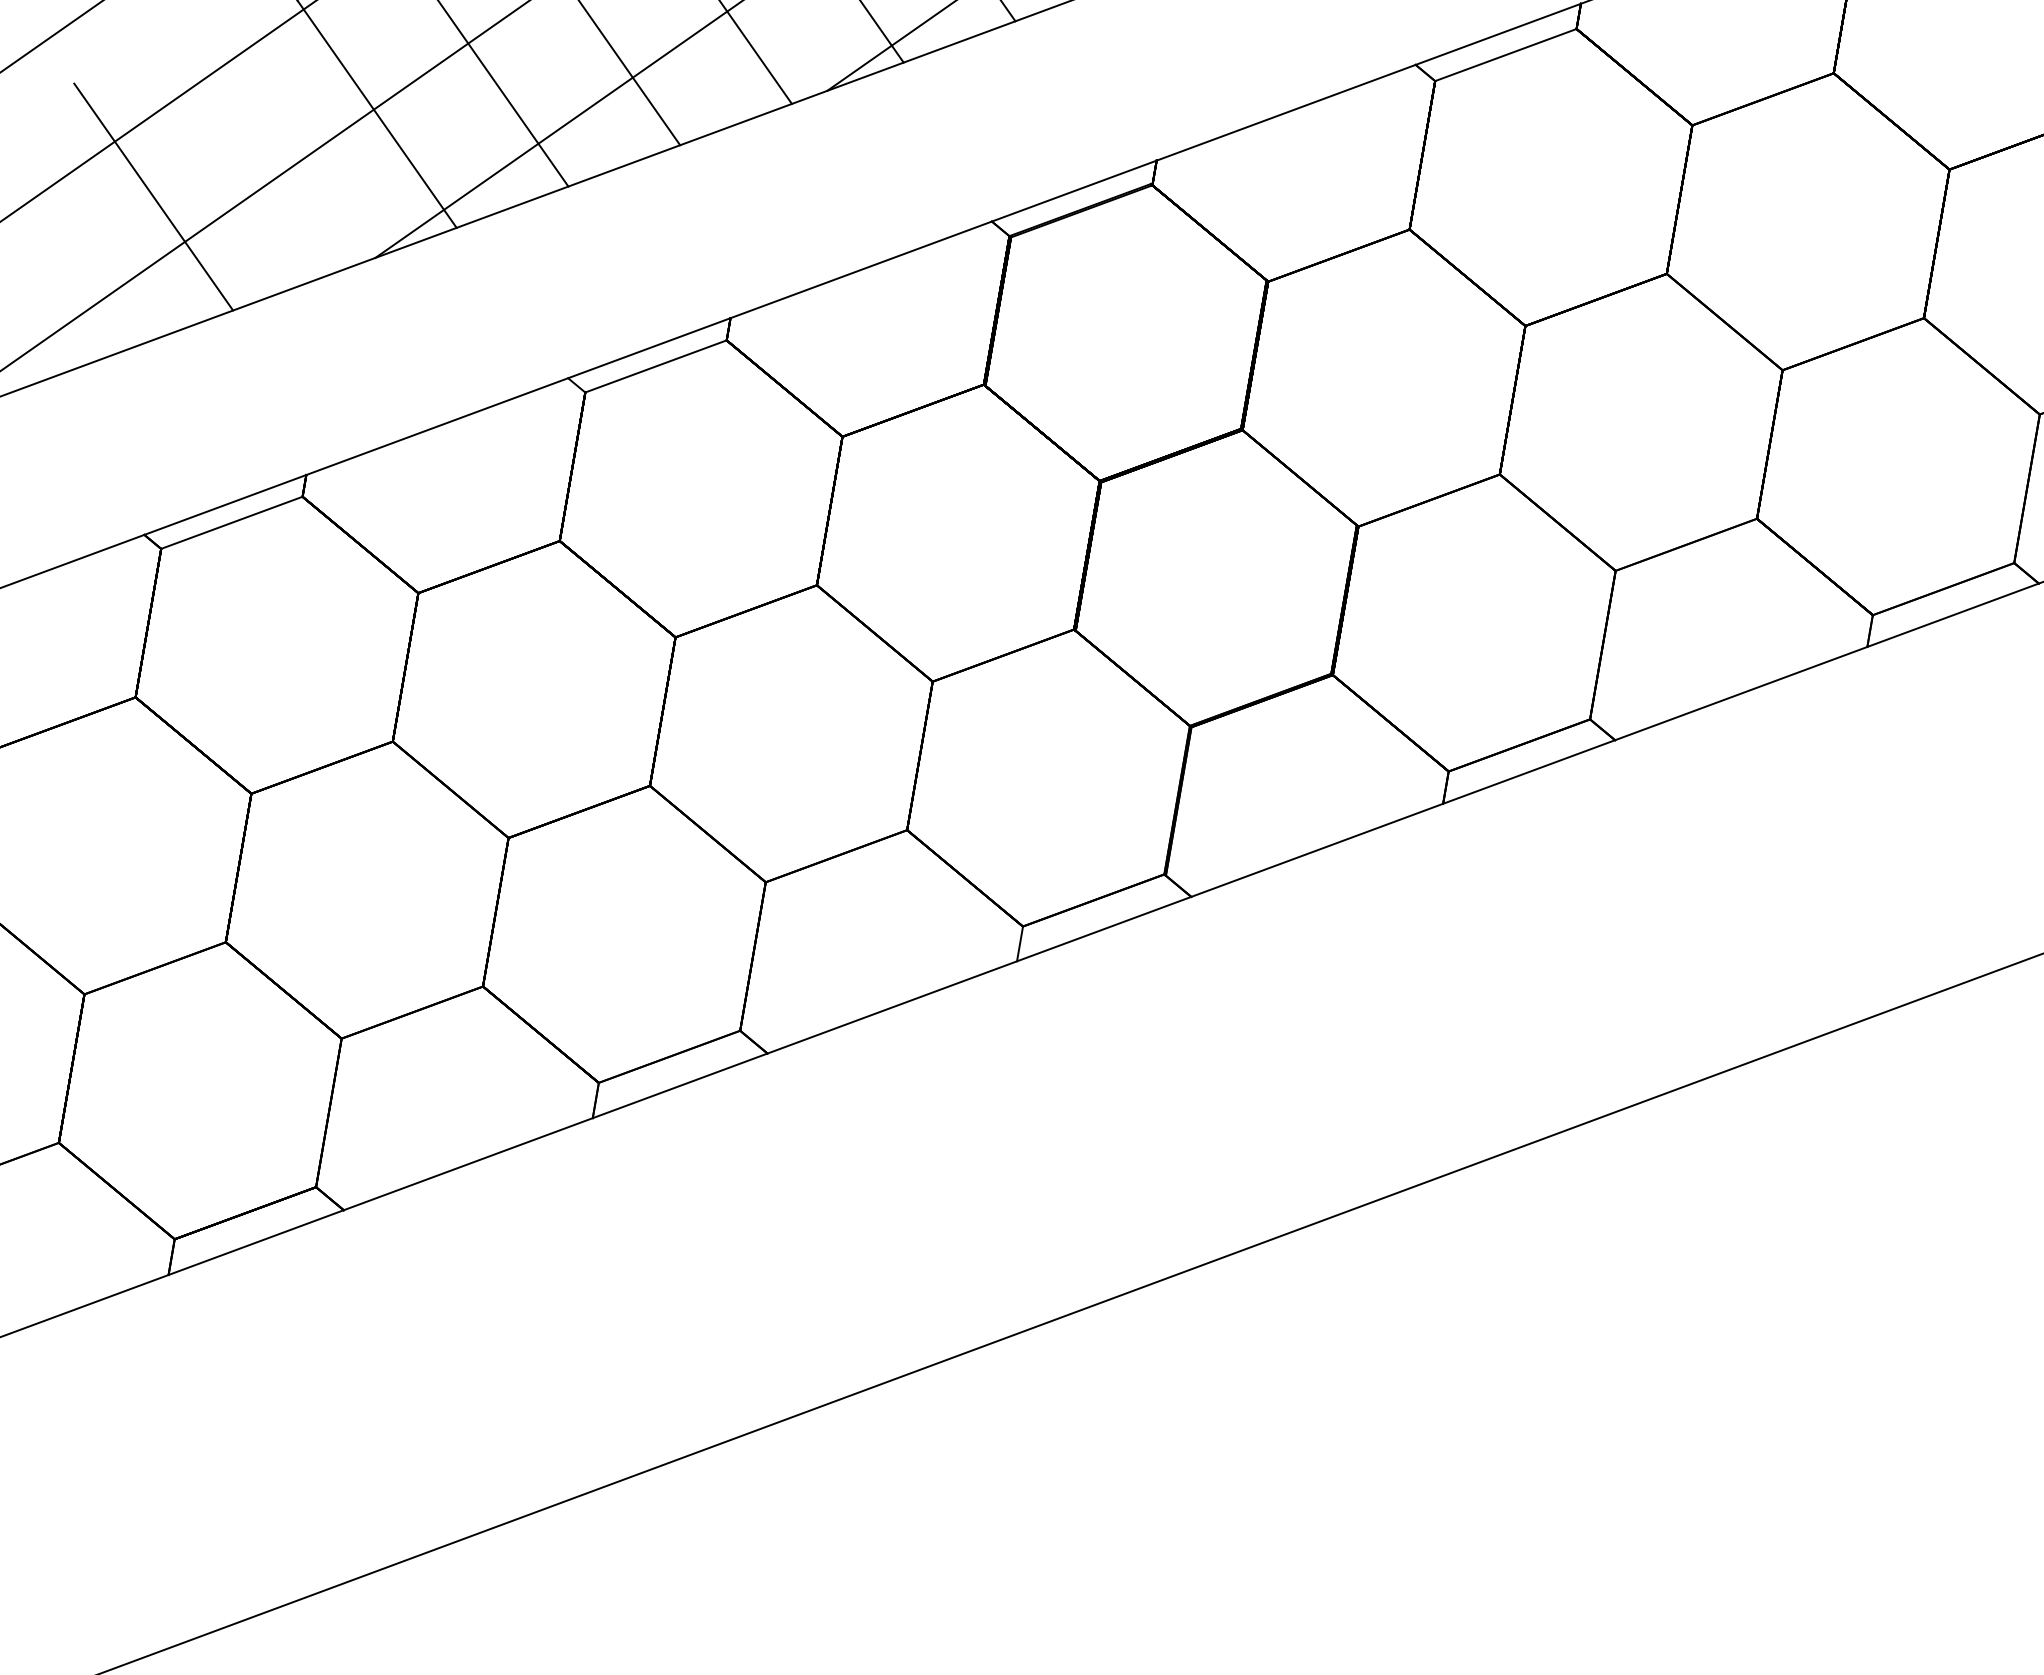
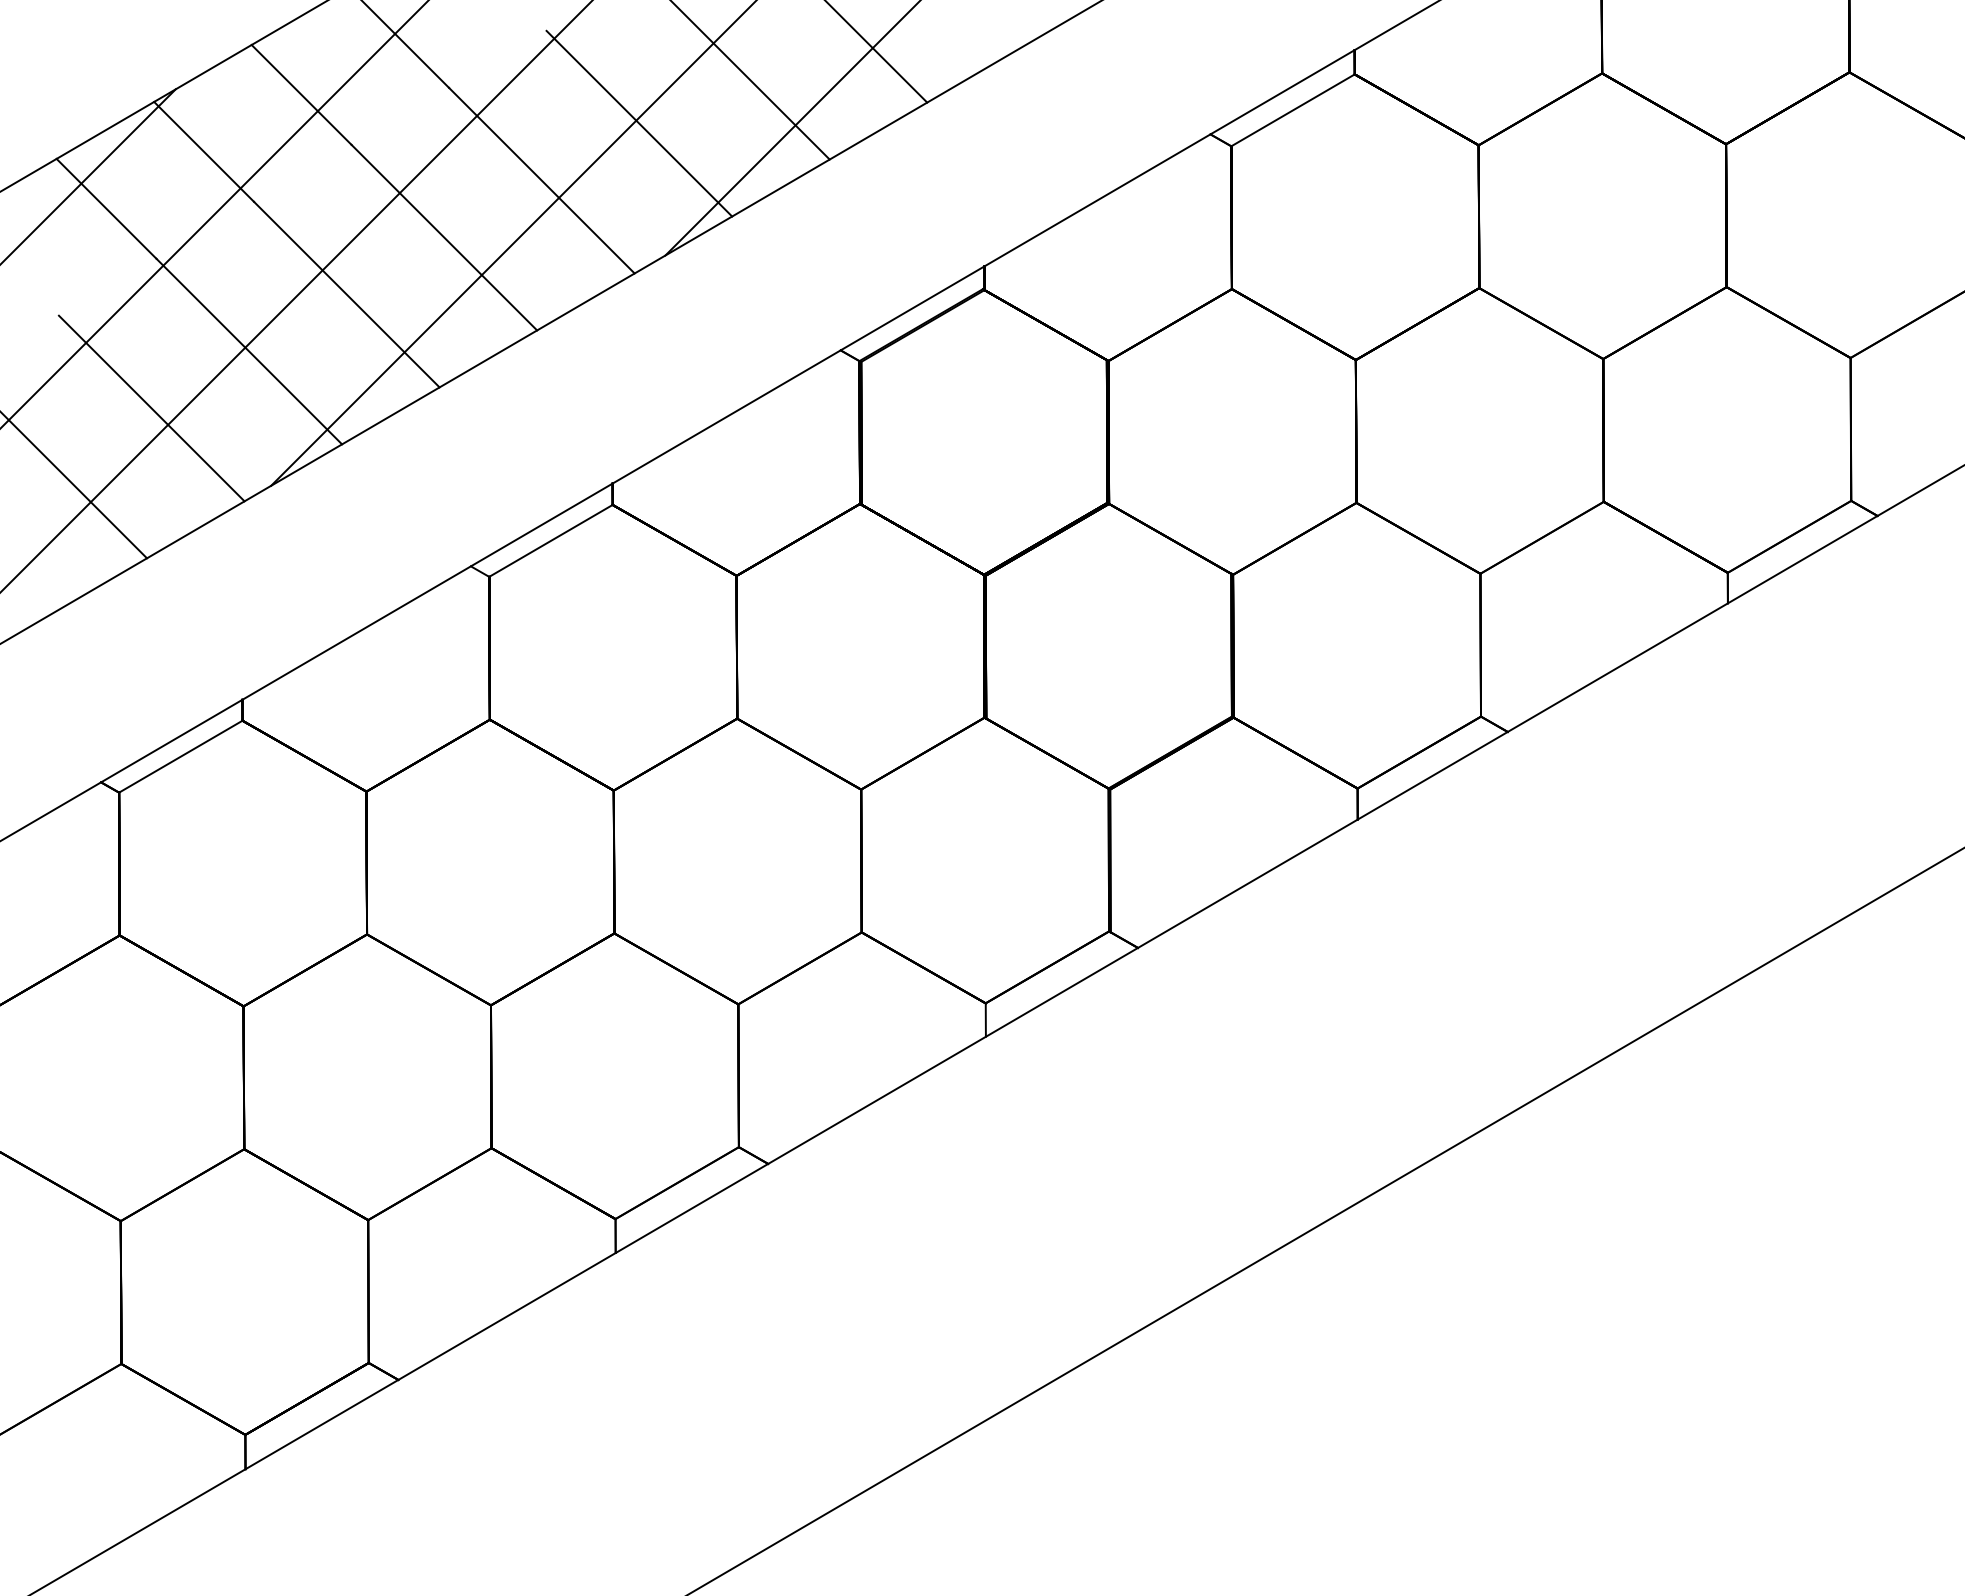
line: (265, 155) -> (151, 408), added

